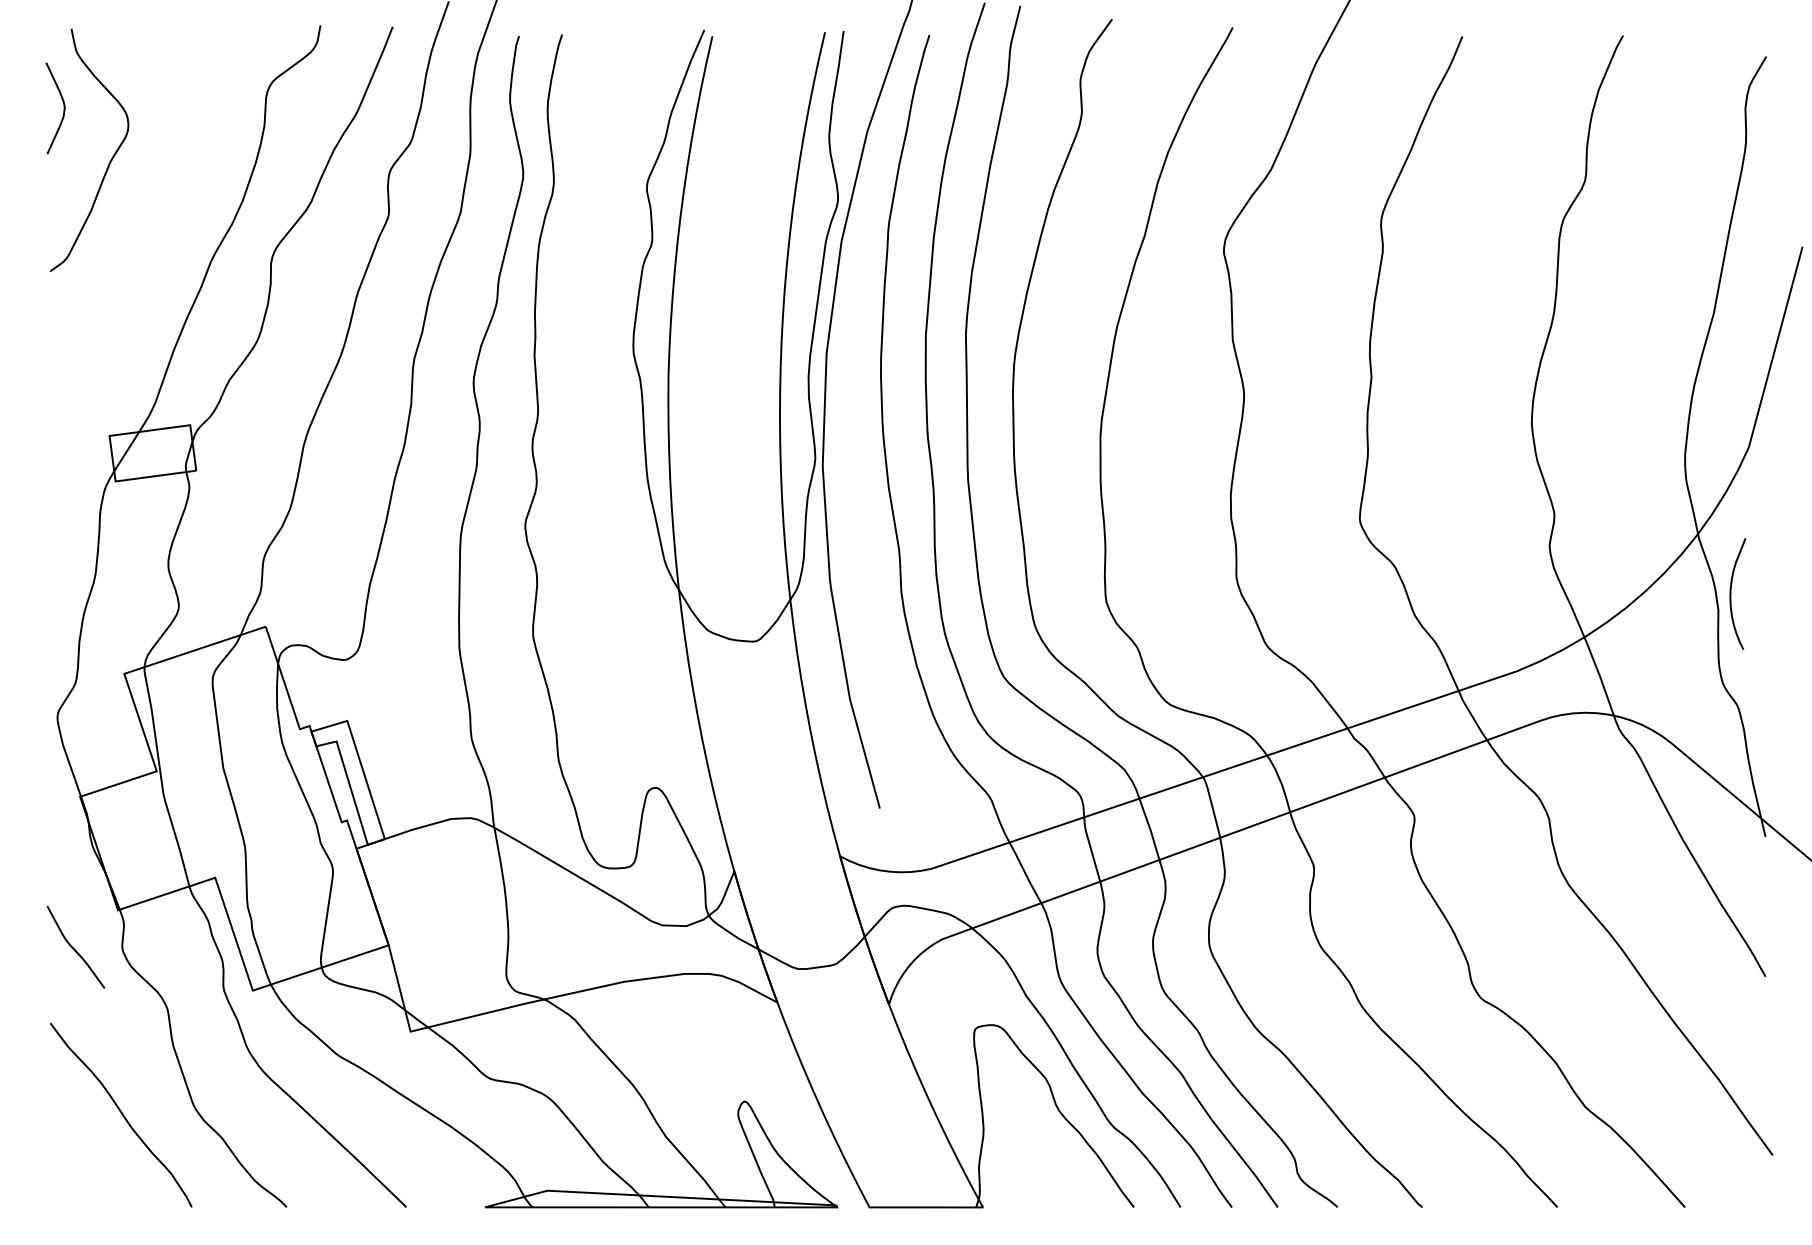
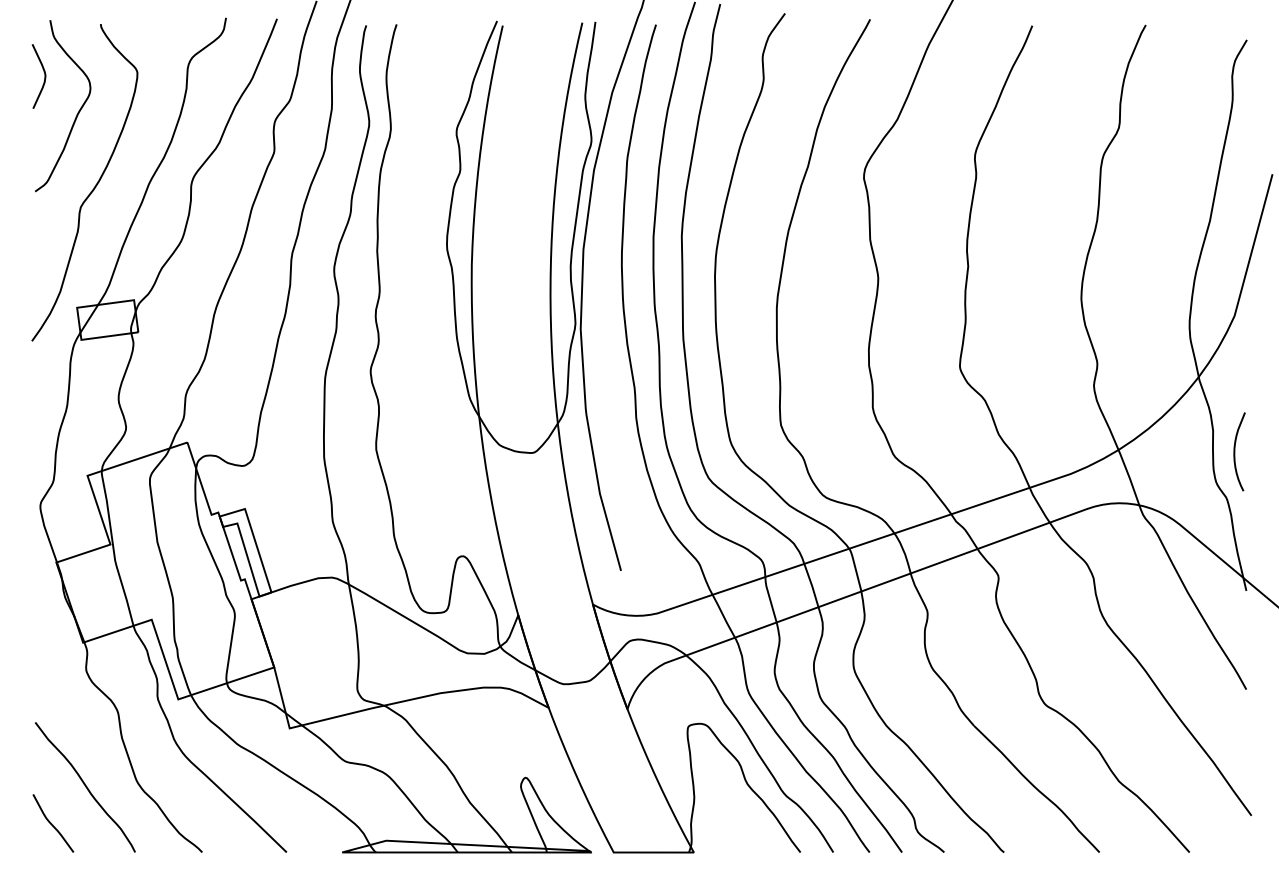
curve: (133, 265) -> (94, 187), added
curve: (1731, 593) -> (1235, 451), moved
curve: (74, 948) -> (52, 824), moved

